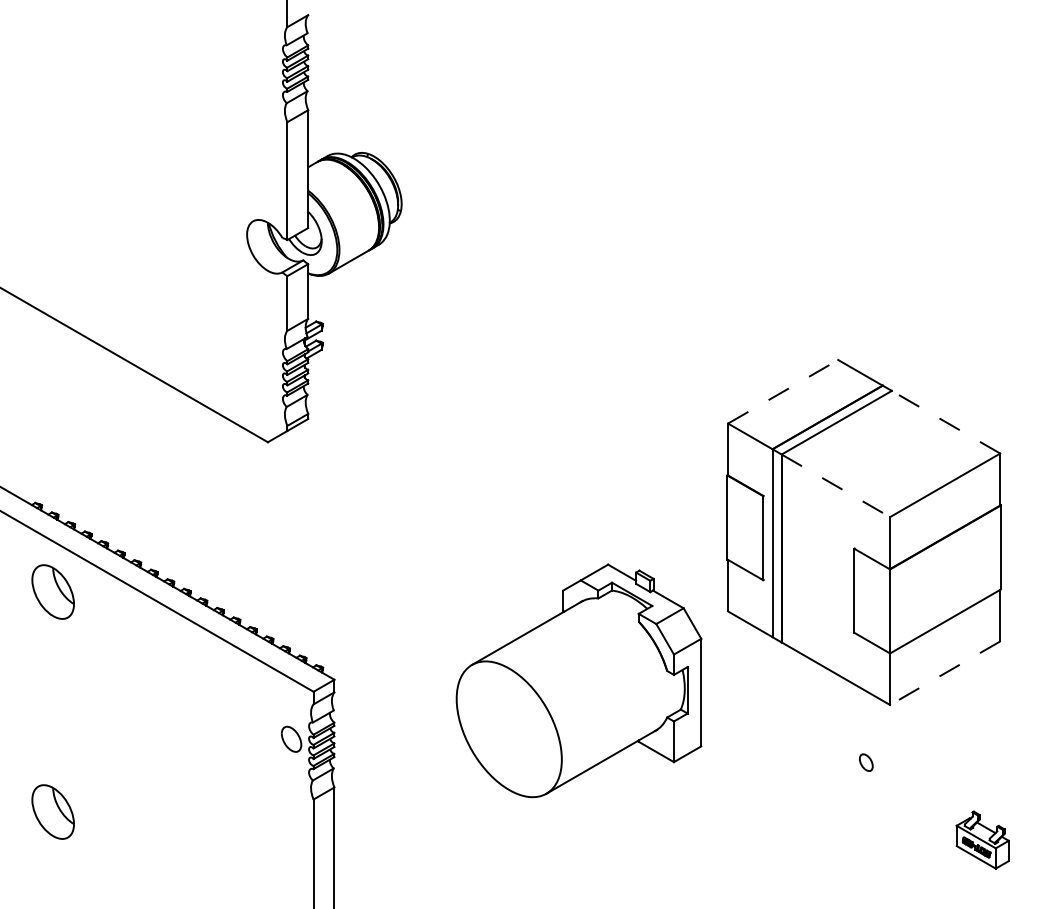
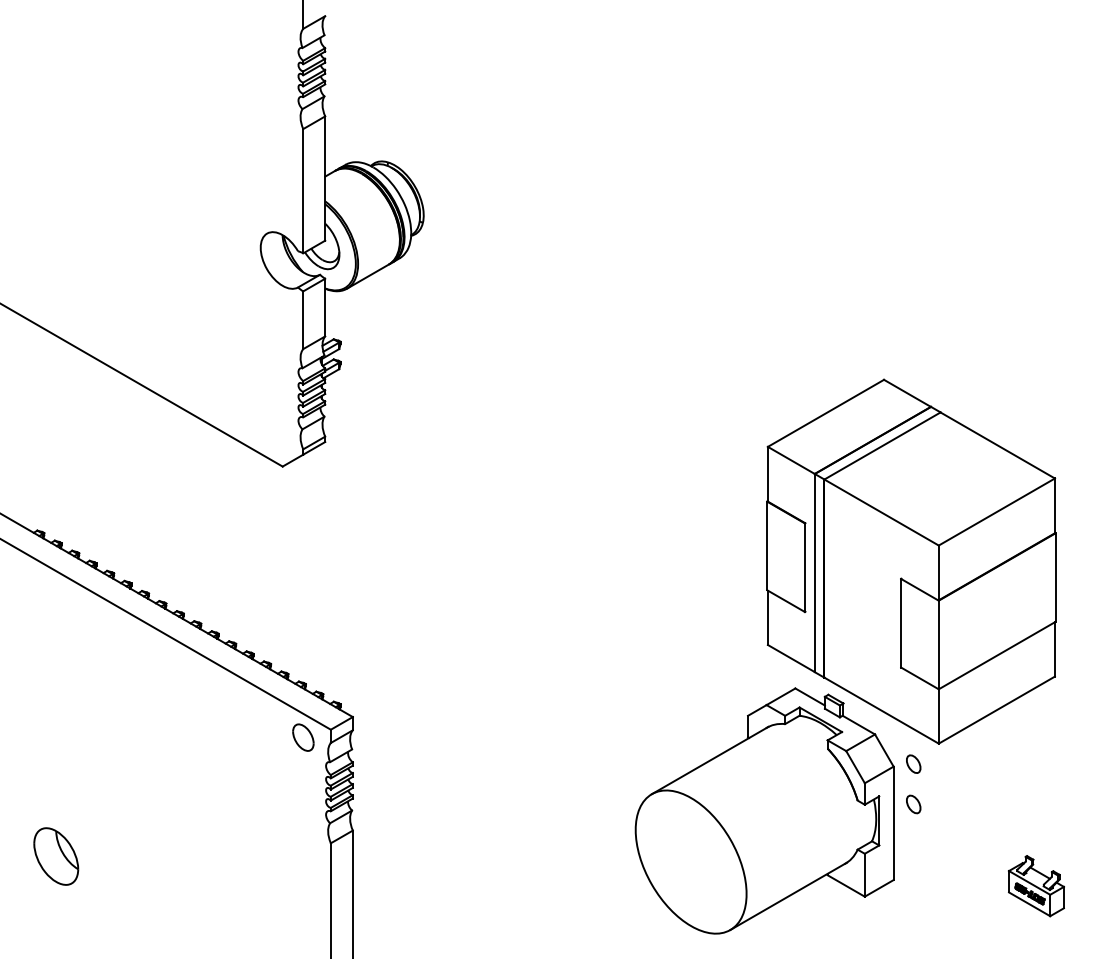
line: (783, 391) -> (826, 413), dashed -> solid
line: (946, 422) -> (998, 445), dashed -> solid
line: (835, 485) -> (881, 512), dashed -> solid
part: (52, 591) -> (55, 623), removed
line: (945, 673) -> (997, 710), dashed -> solid
part: (578, 680) -> (764, 810), moved
part: (866, 724) -> (913, 764), added
part: (291, 738) -> (303, 736), moved

